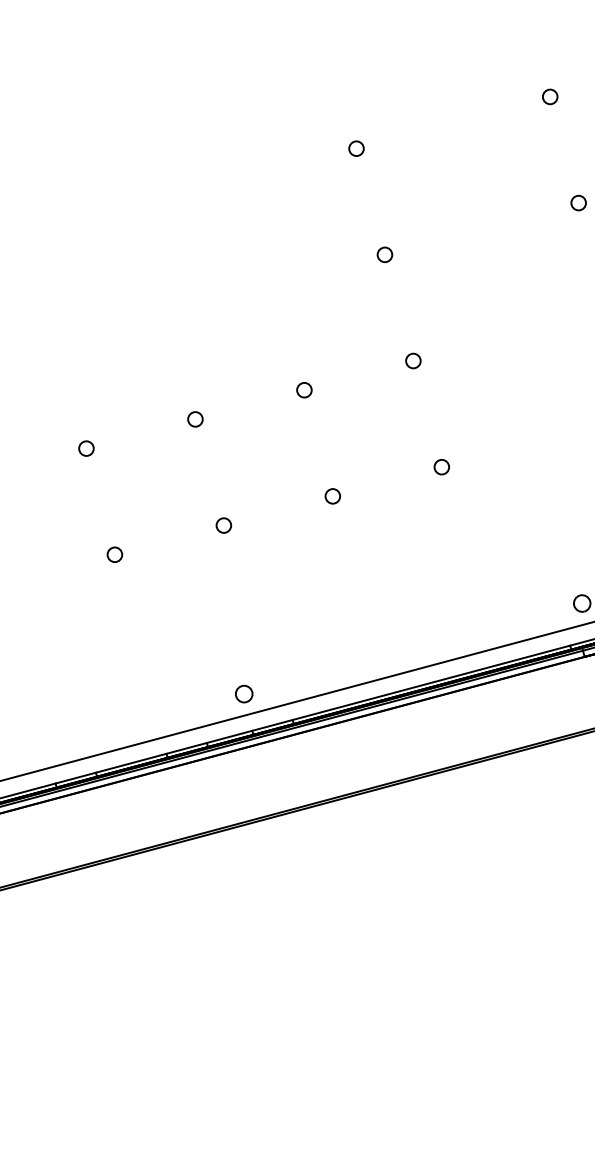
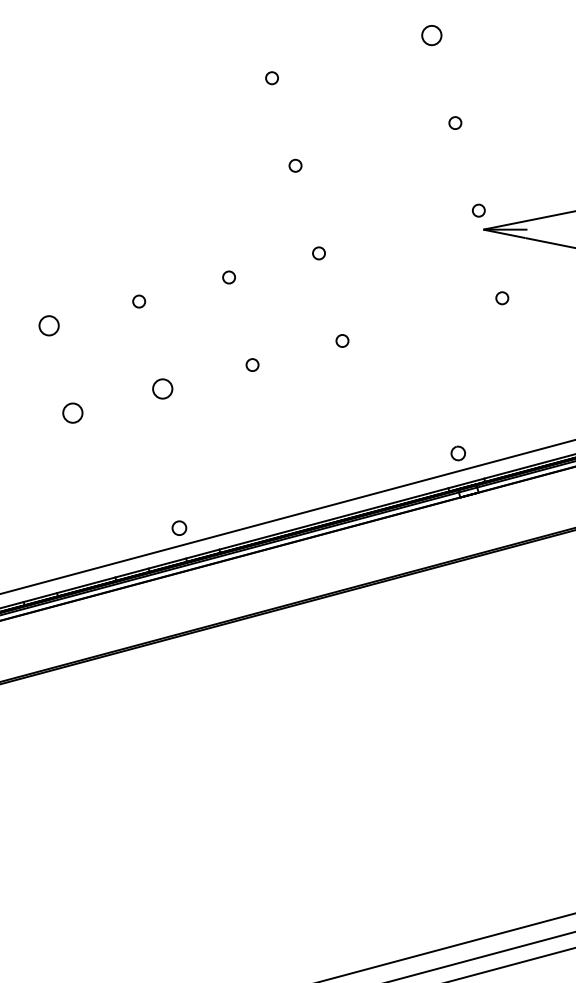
circle: (549, 96) -> (431, 35), size x1.6
circle: (86, 448) -> (49, 325), size x1.6
circle: (223, 525) -> (162, 389), size x1.6
circle: (114, 555) -> (72, 413), size x1.6

